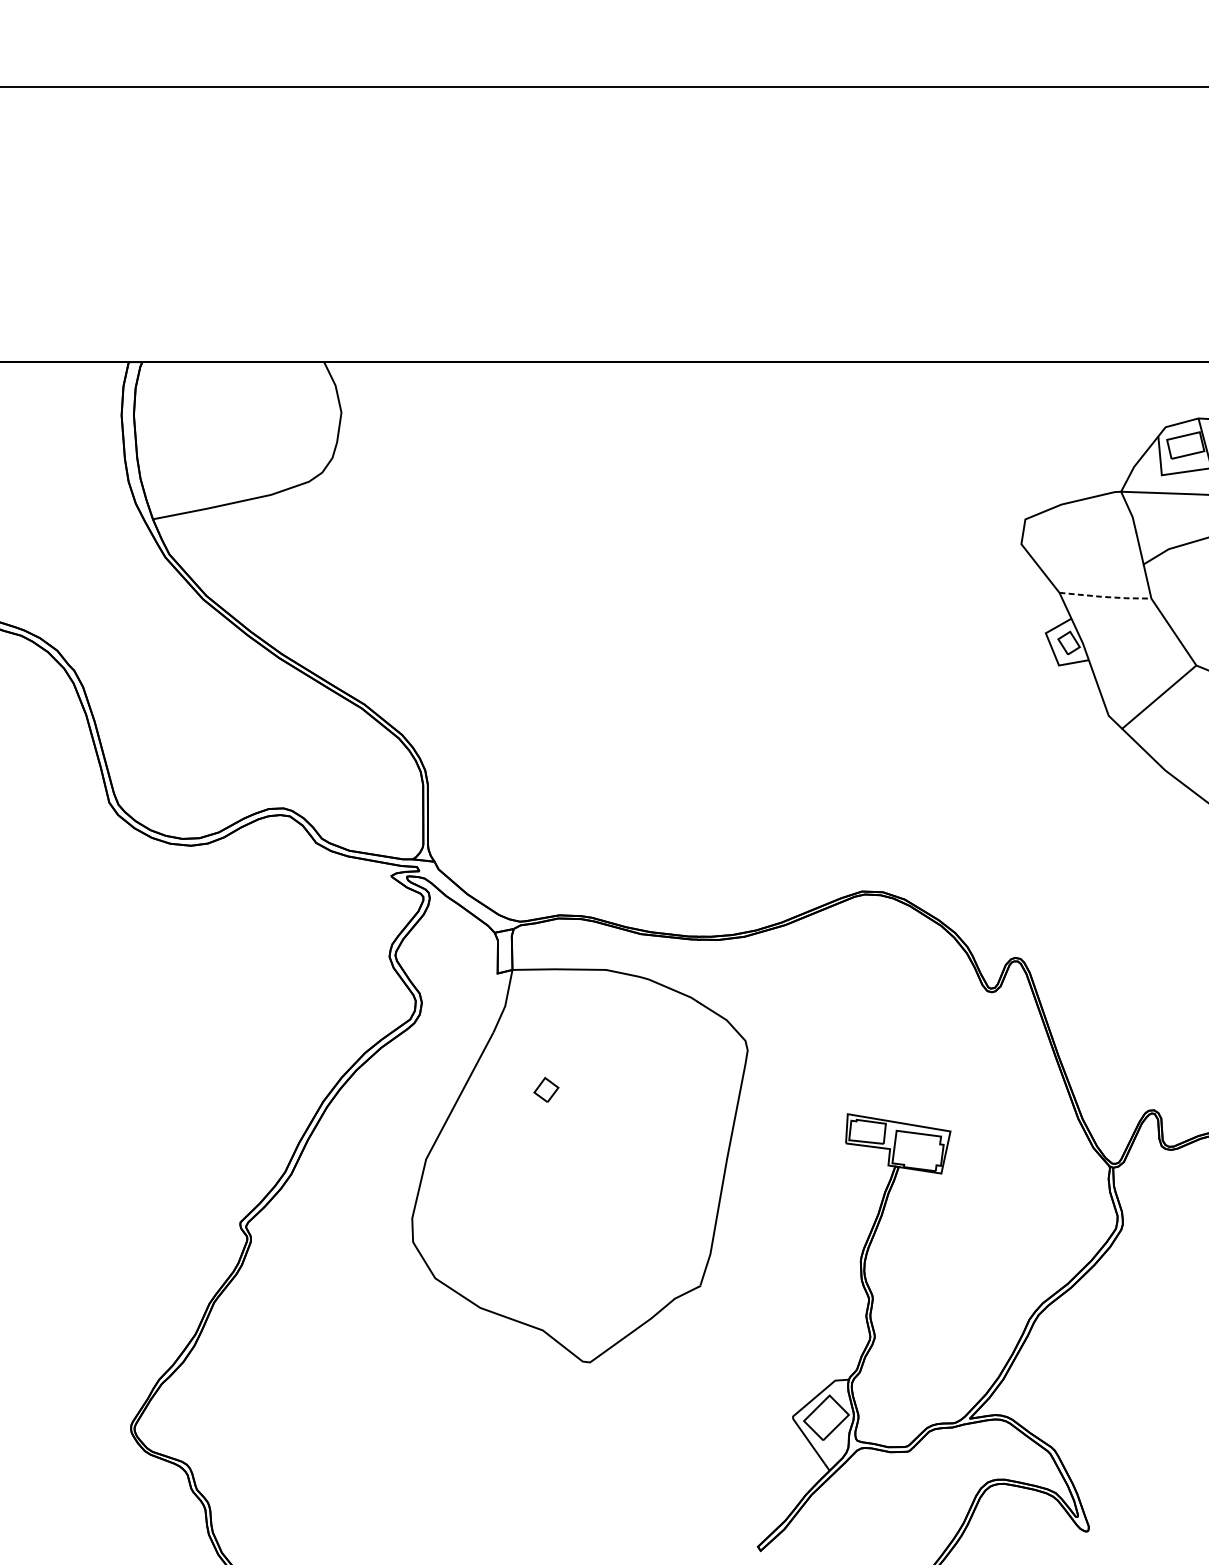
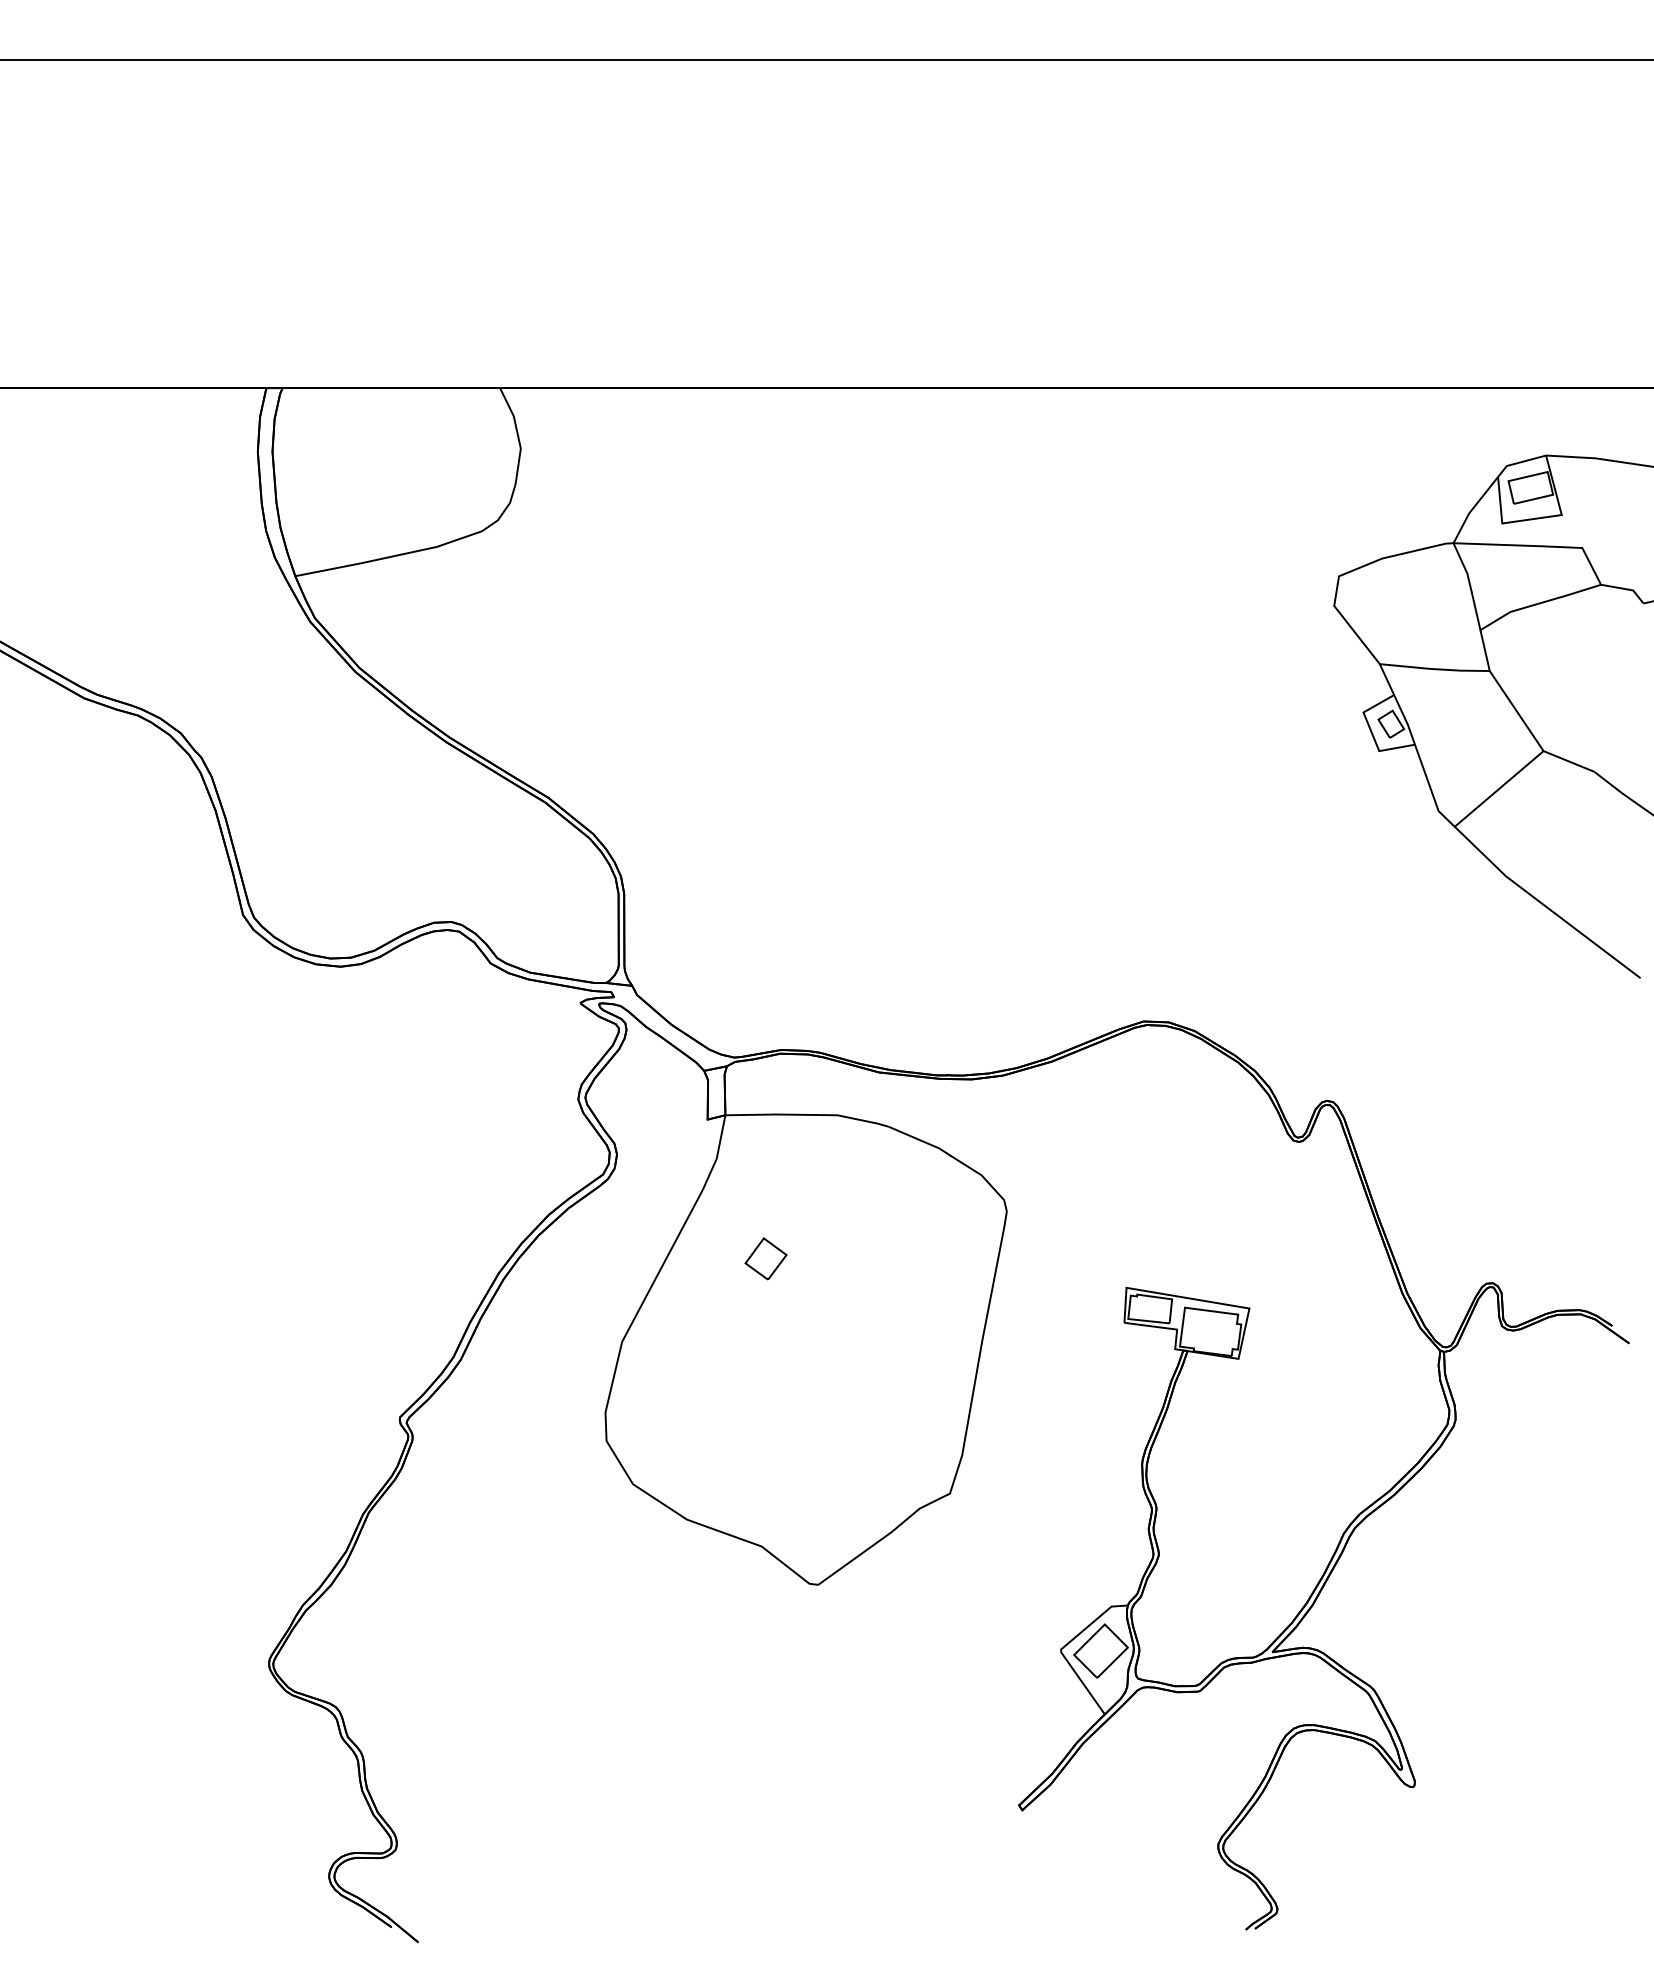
line: (1106, 597) -> (1435, 669), dashed -> solid
part: (545, 1089) -> (765, 1258), size x1.43

